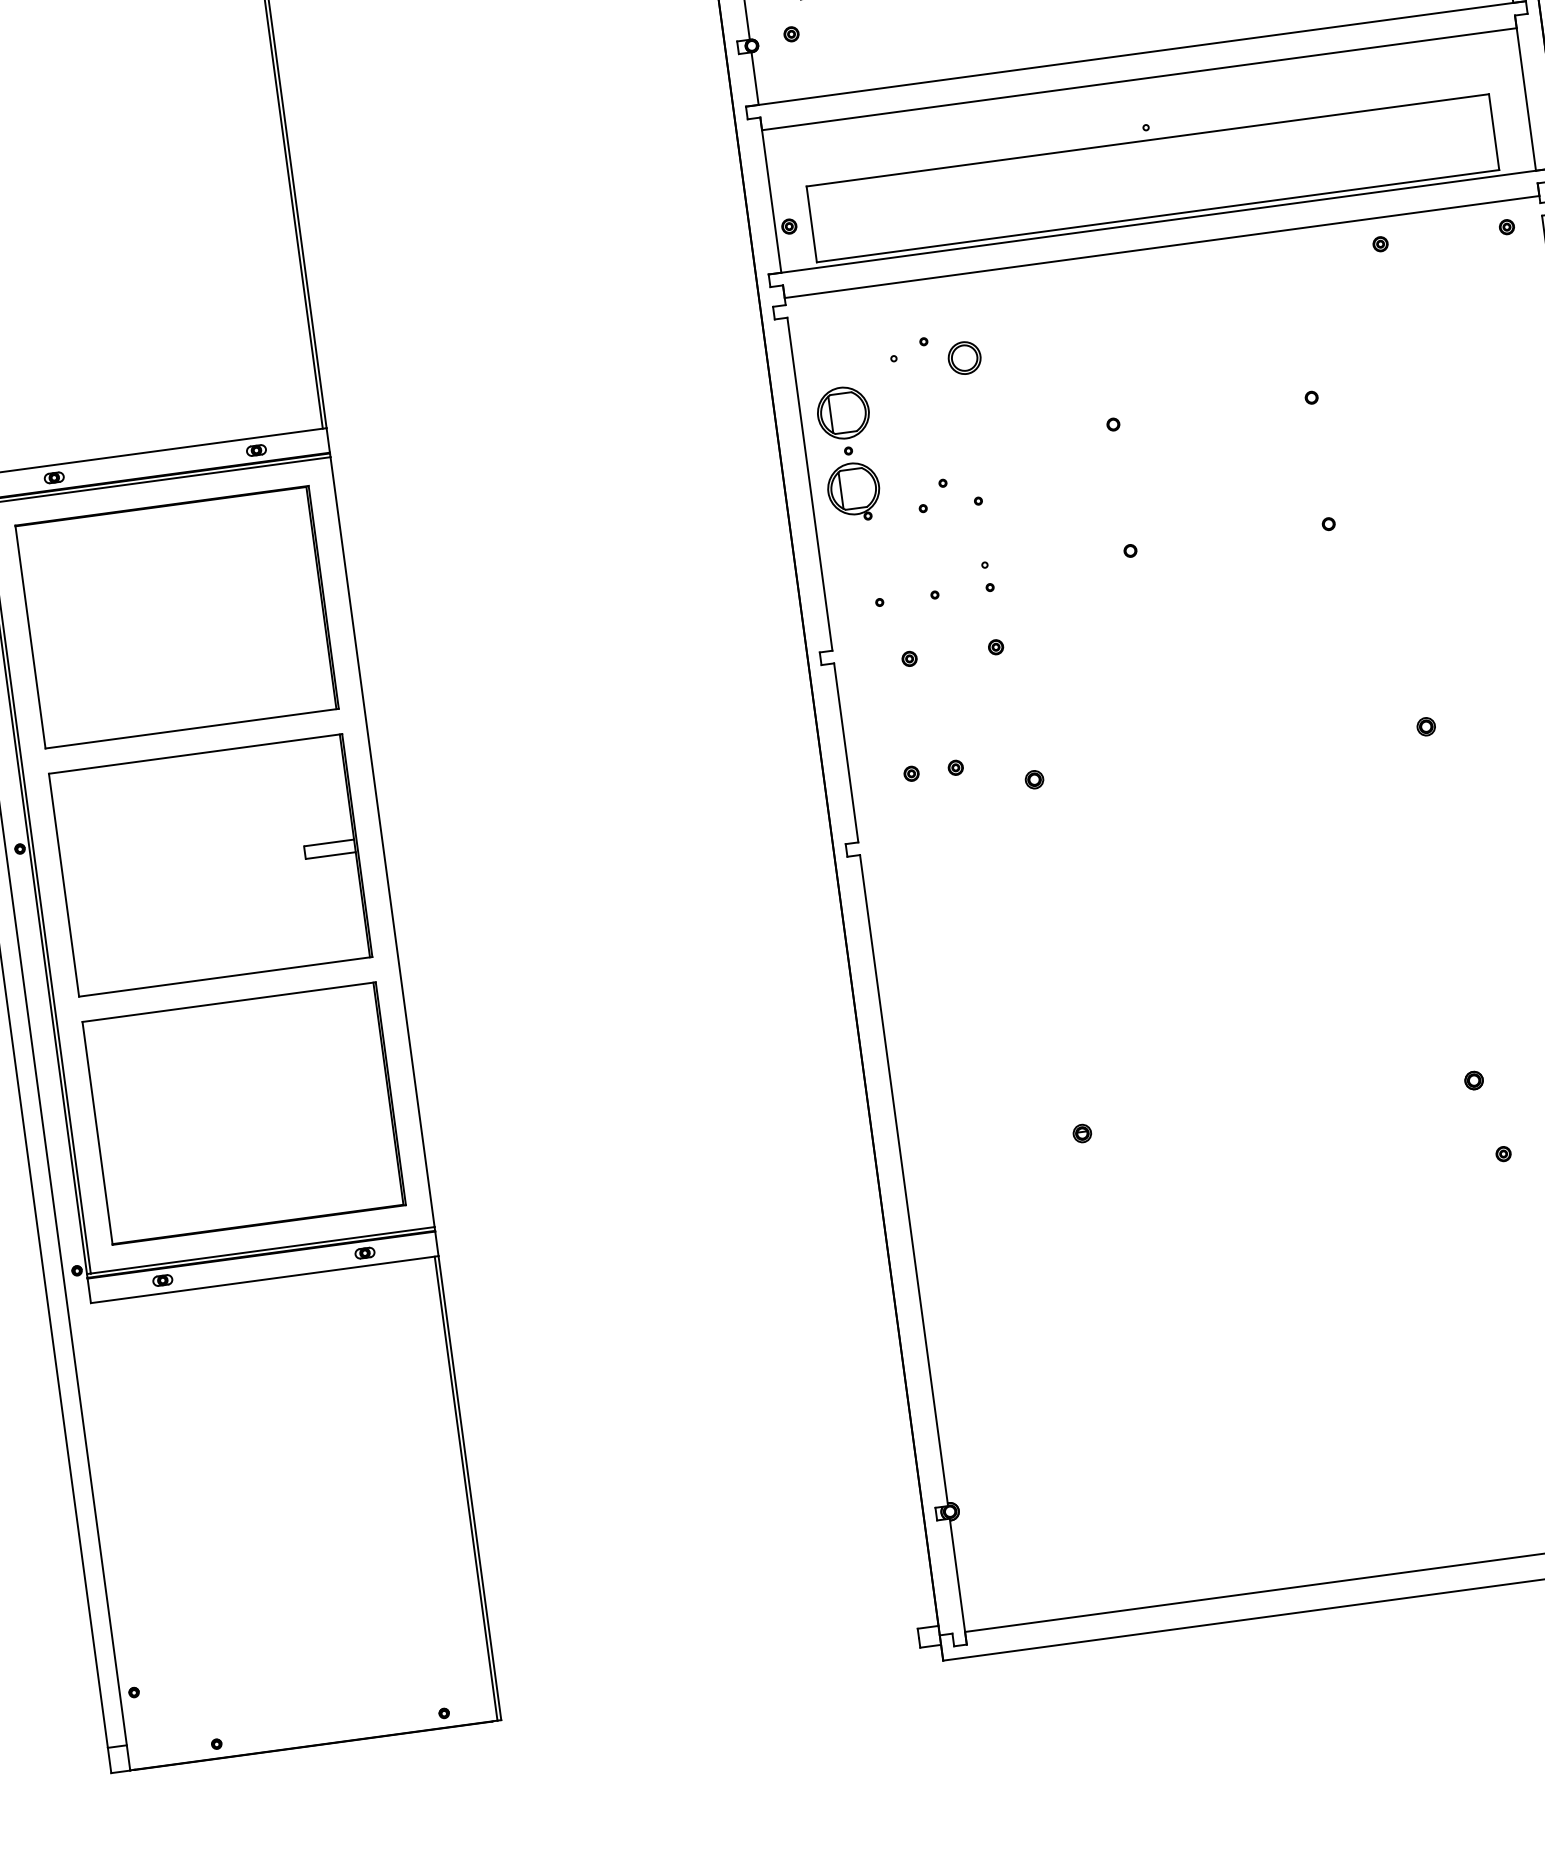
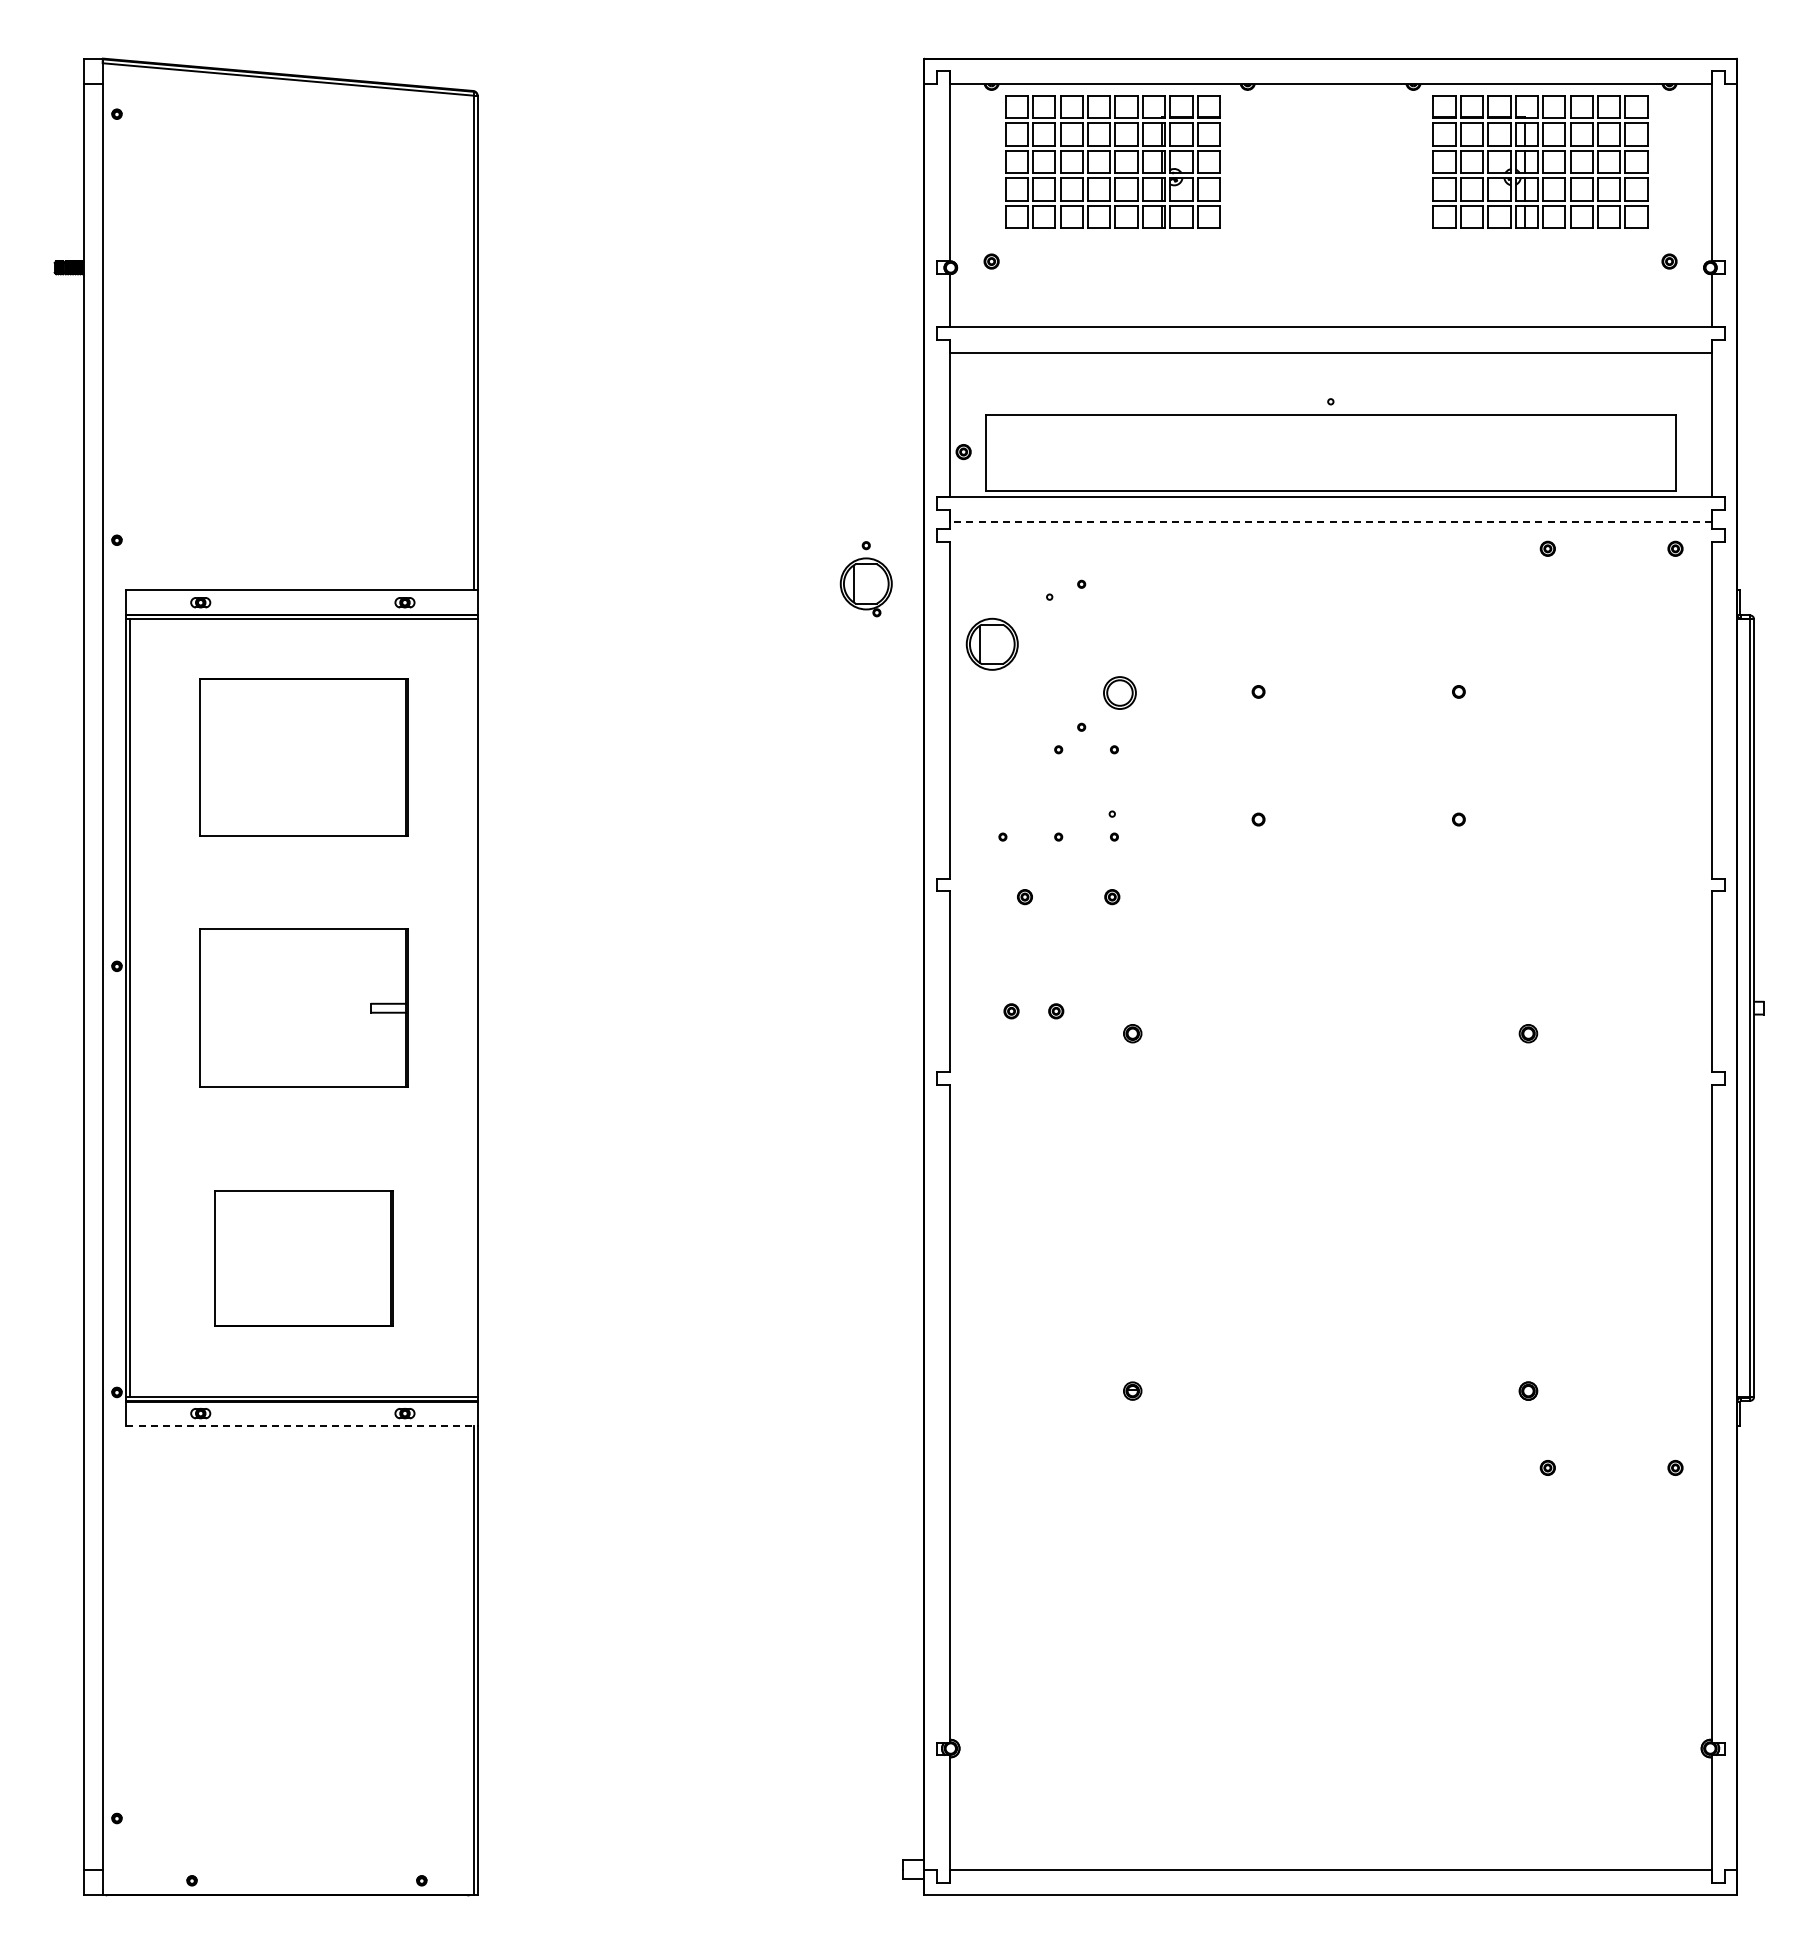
line: (1161, 247) -> (1330, 522), solid -> dashed
part: (964, 357) -> (1119, 692), moved
part: (852, 484) -> (865, 579), moved
part: (176, 617) -> (303, 757), size x0.7
part: (210, 865) -> (303, 1008), size x0.7
part: (243, 1113) -> (303, 1258), size x0.6
line: (264, 1279) -> (301, 1426), solid -> dashed

